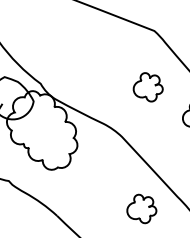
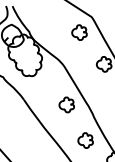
part: (147, 87) -> (79, 32), moved

